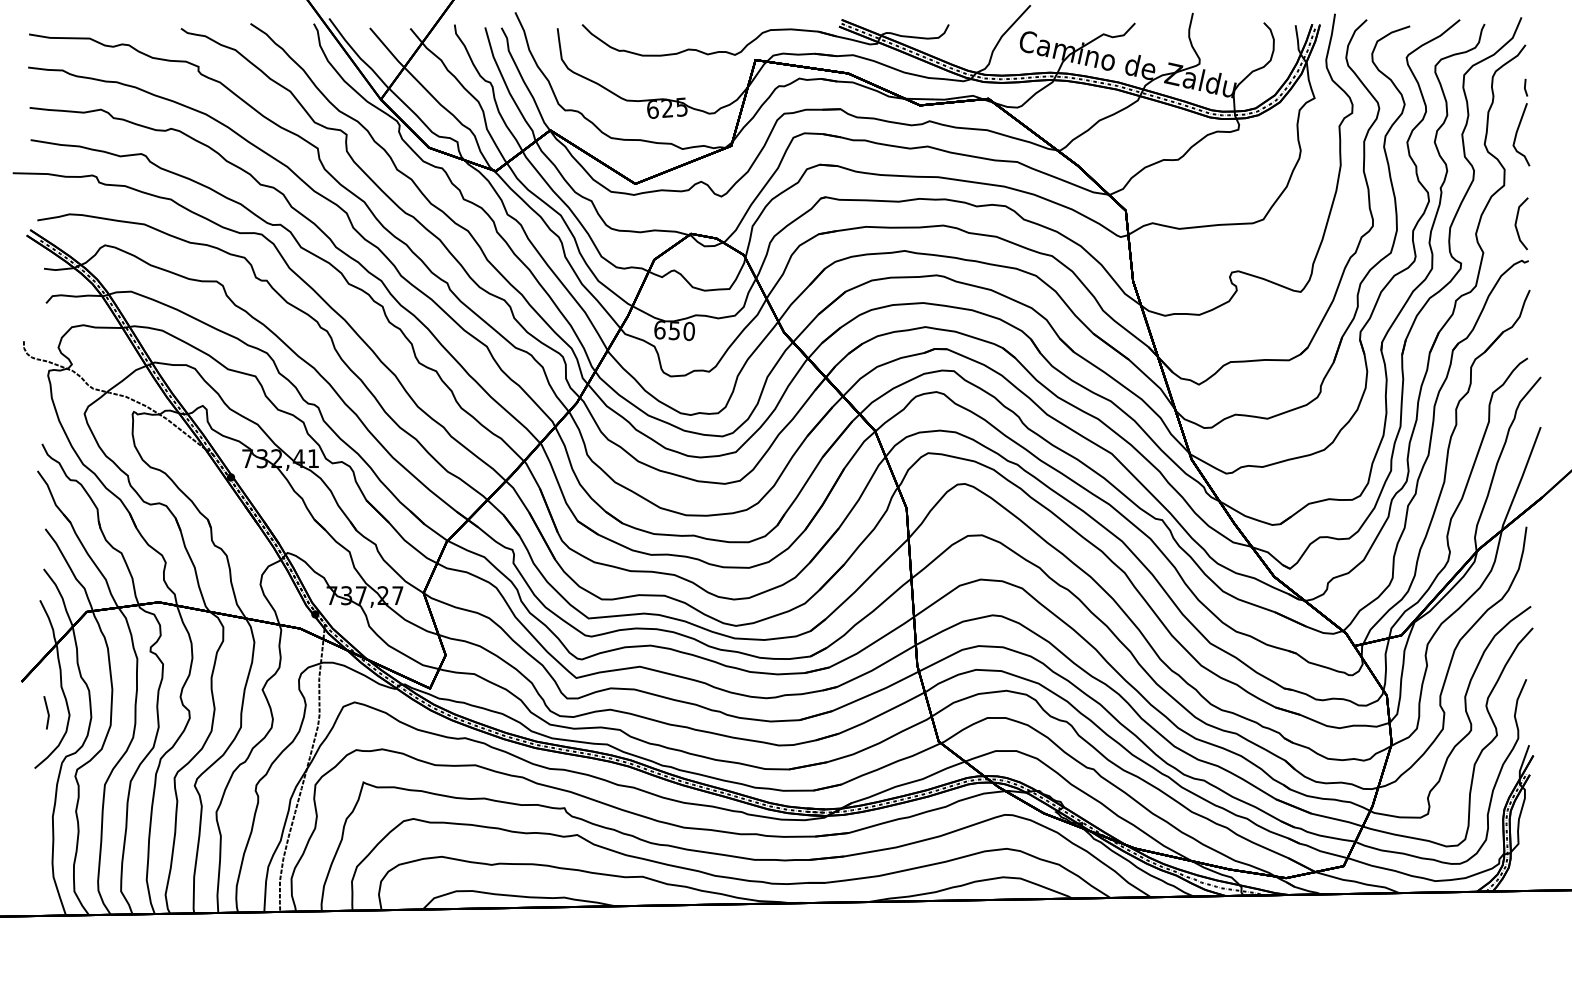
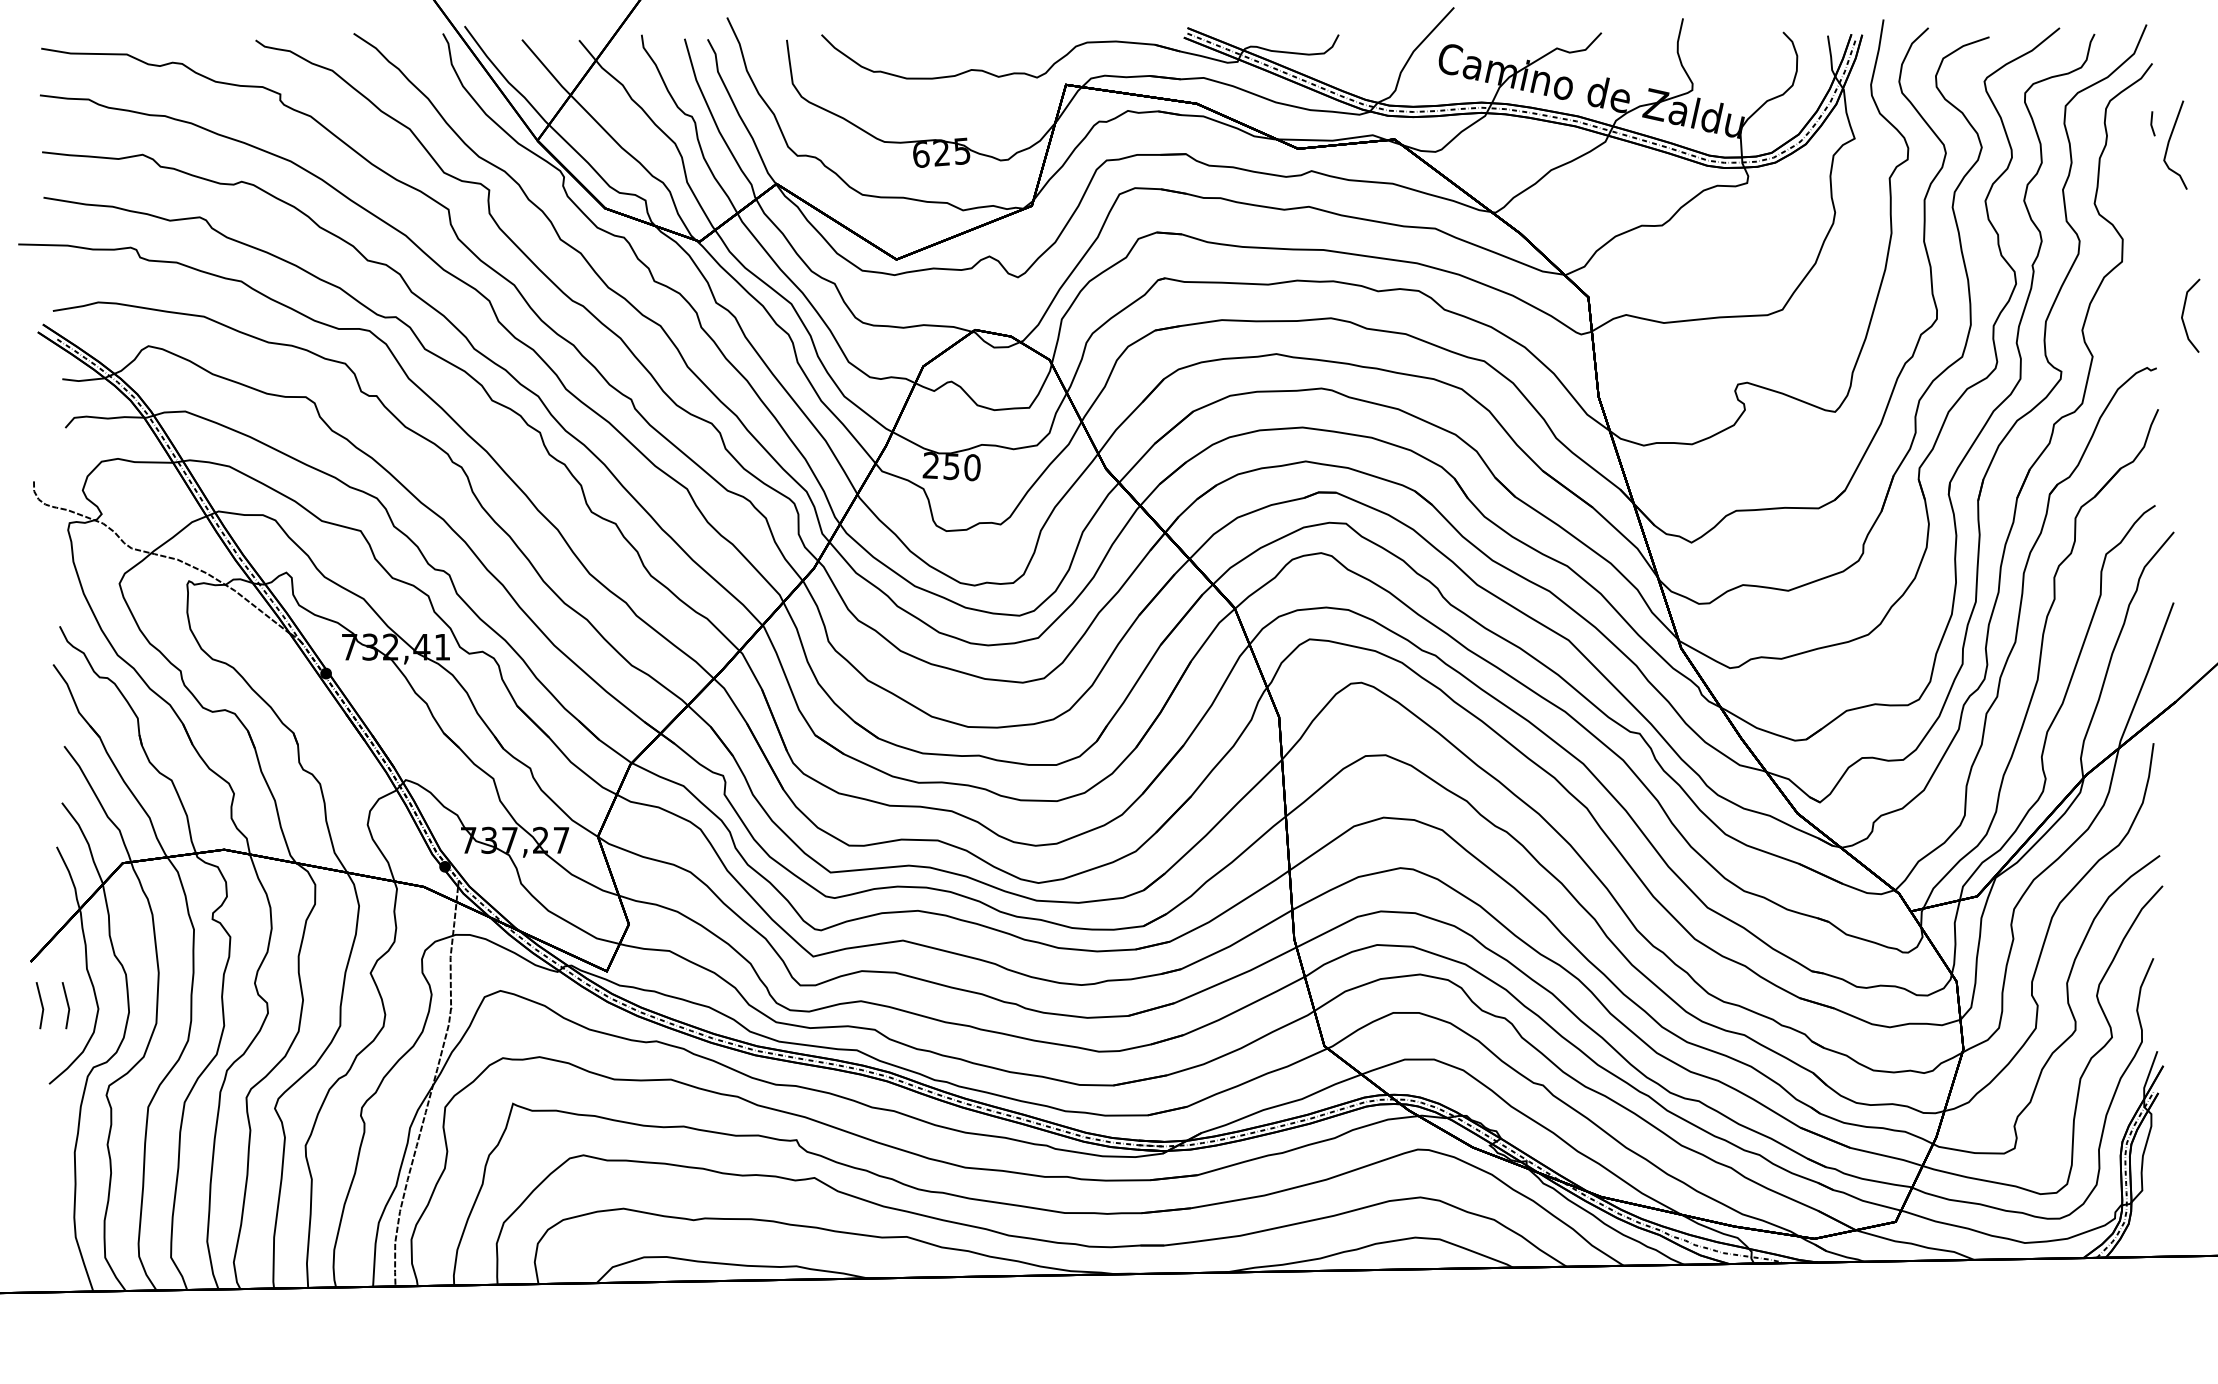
curve: (1517, 133) -> (2169, 143), moved
line: (1516, 223) -> (2183, 315), moved
text: (659, 329) -> (930, 465), 650 -> 250
line: (29, 712) -> (41, 1005), added

